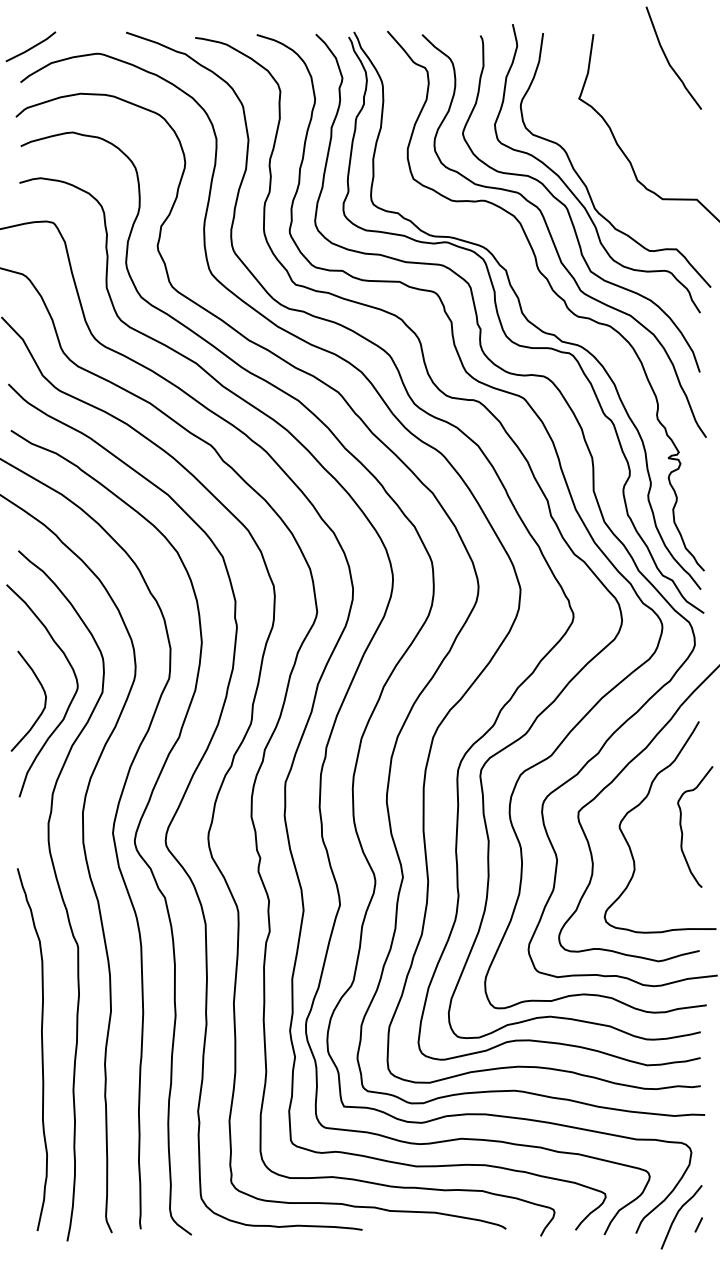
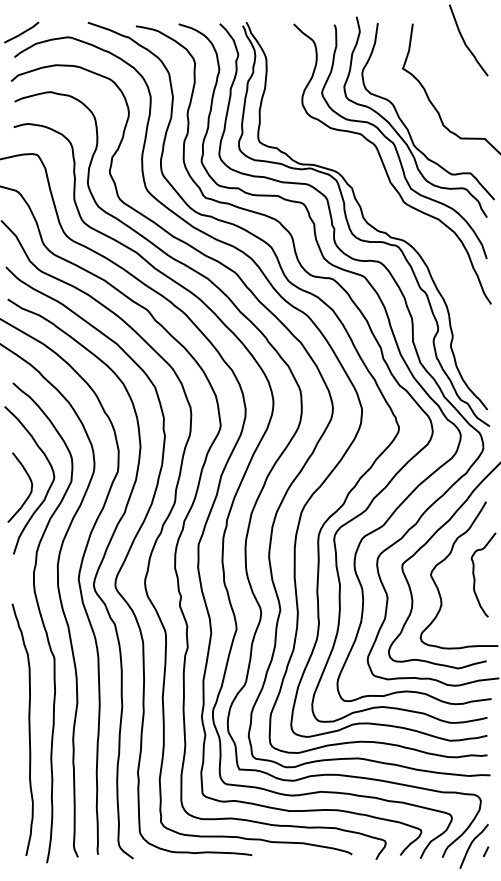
curve: (552, 292) -> (384, 203), removed

